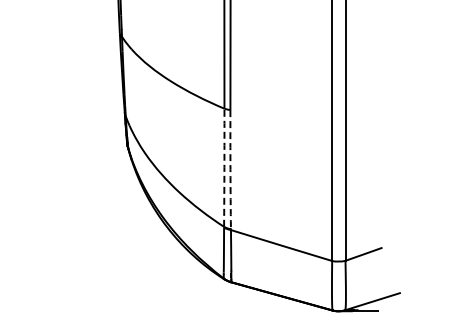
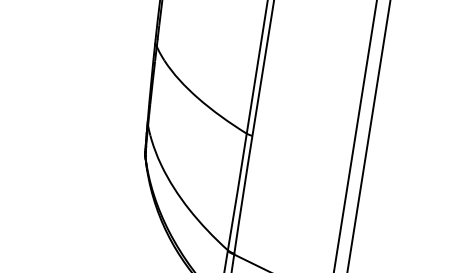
arc: (224, 167) -> (237, 191), dashed -> solid
arc: (230, 169) -> (243, 194), dashed -> solid

